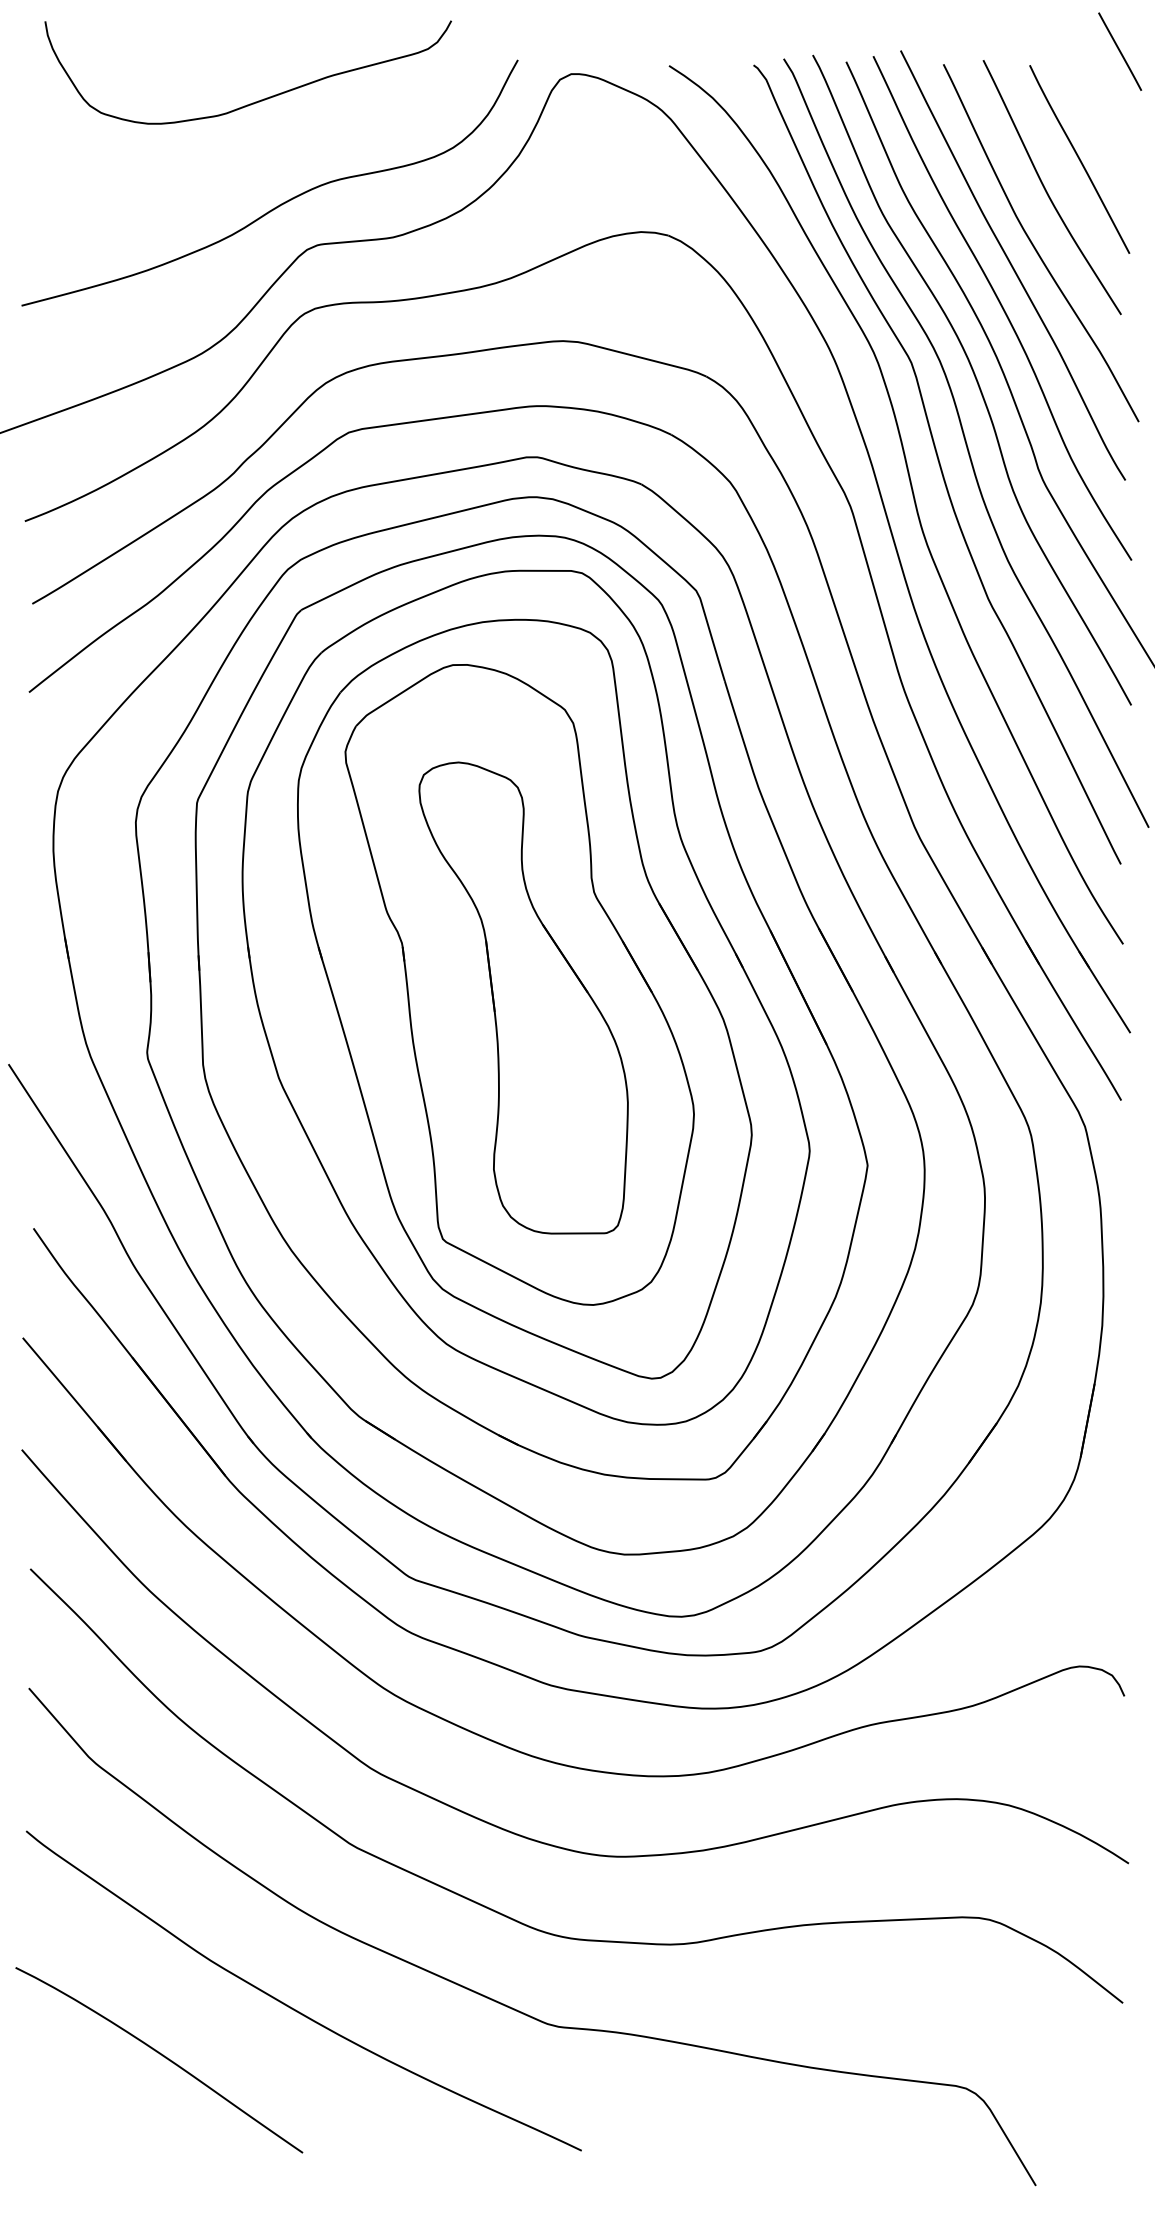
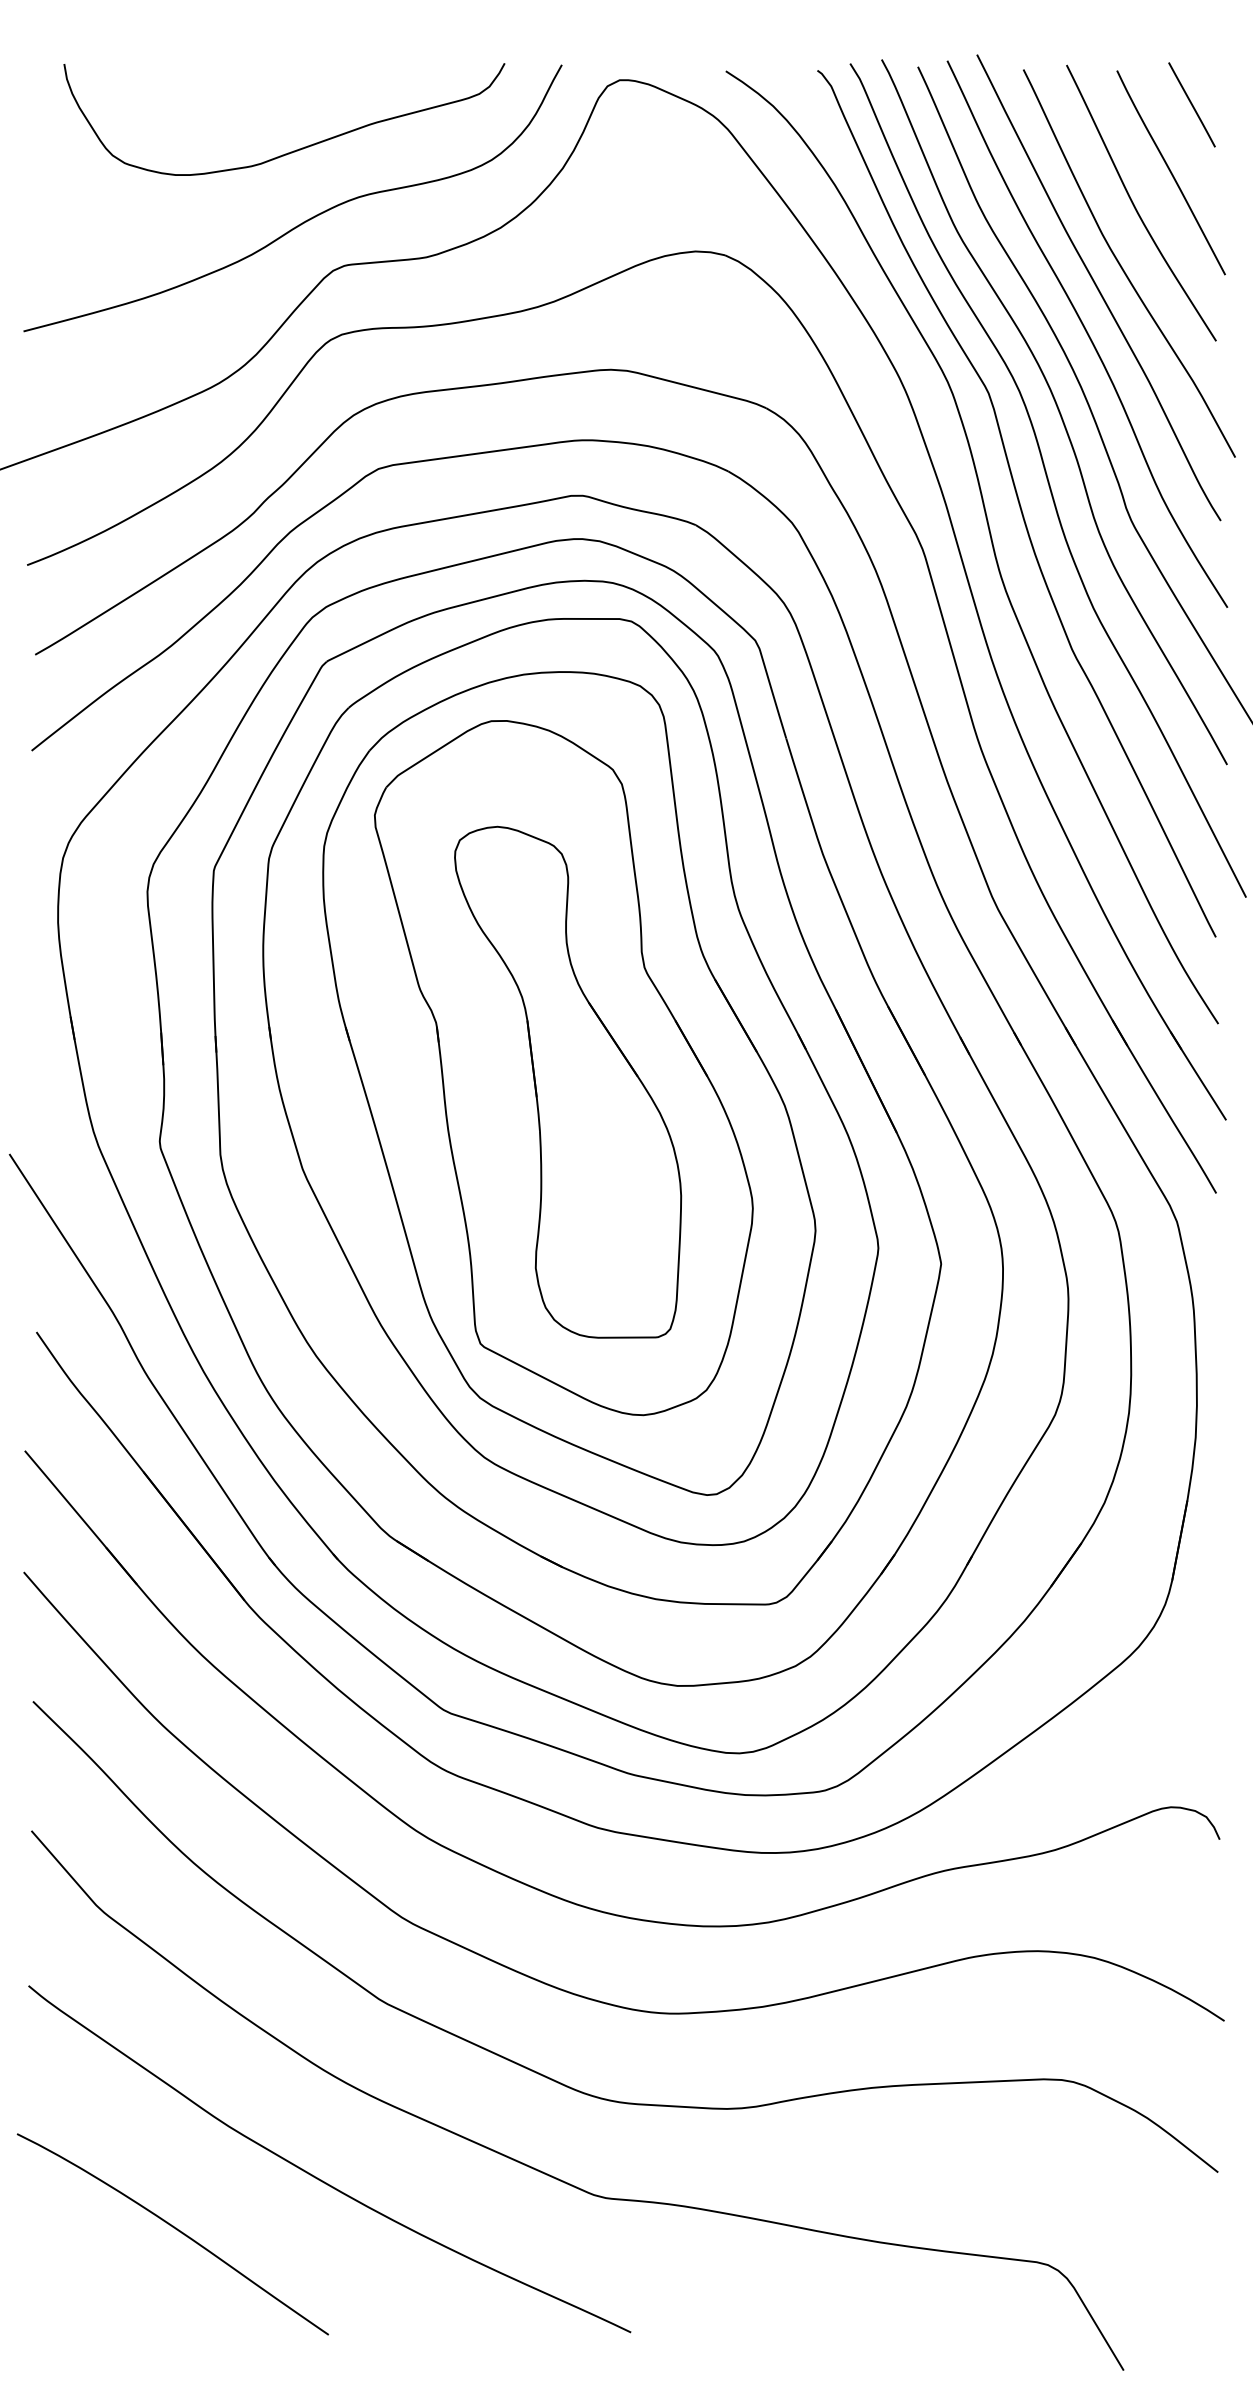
line: (1119, 51) -> (1191, 104), moved
curve: (256, 101) -> (293, 150), moved

